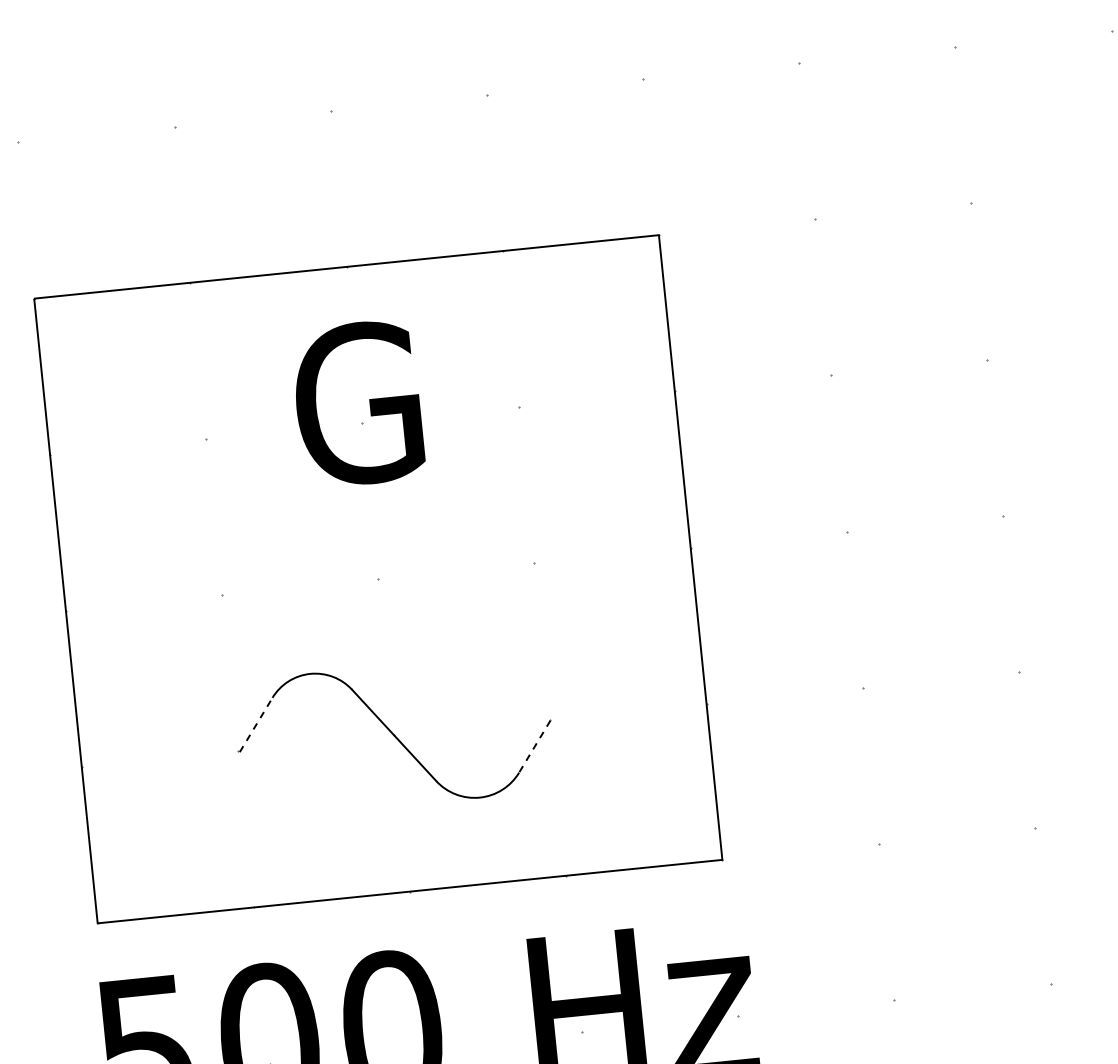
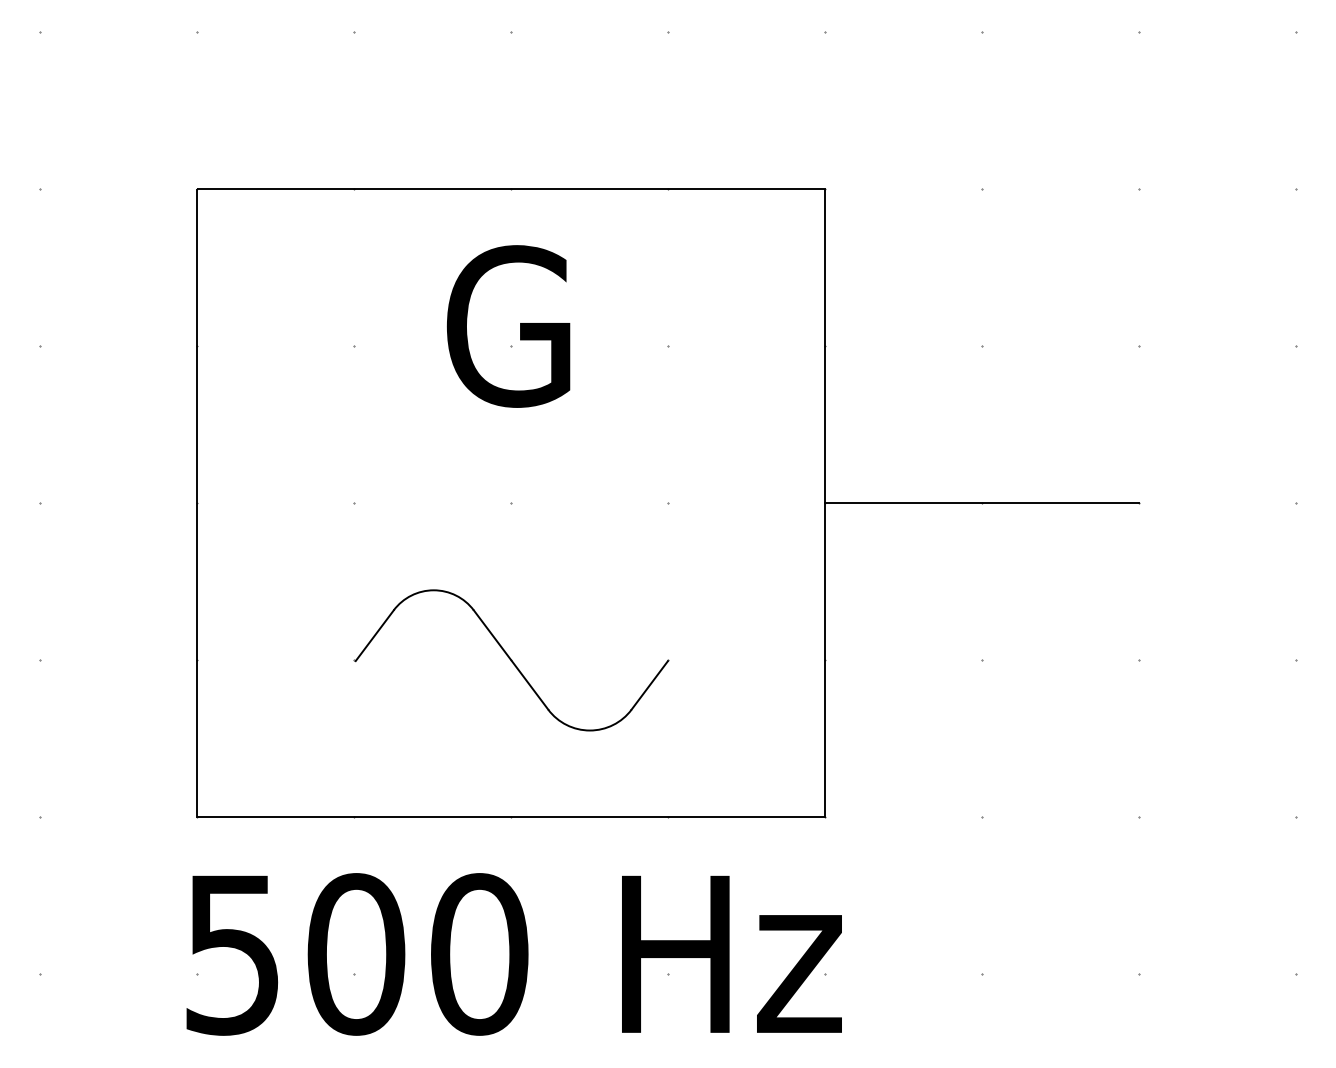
line: (846, 532) -> (981, 503), added
line: (255, 724) -> (374, 635), dashed -> solid
line: (534, 746) -> (649, 685), dashed -> solid

